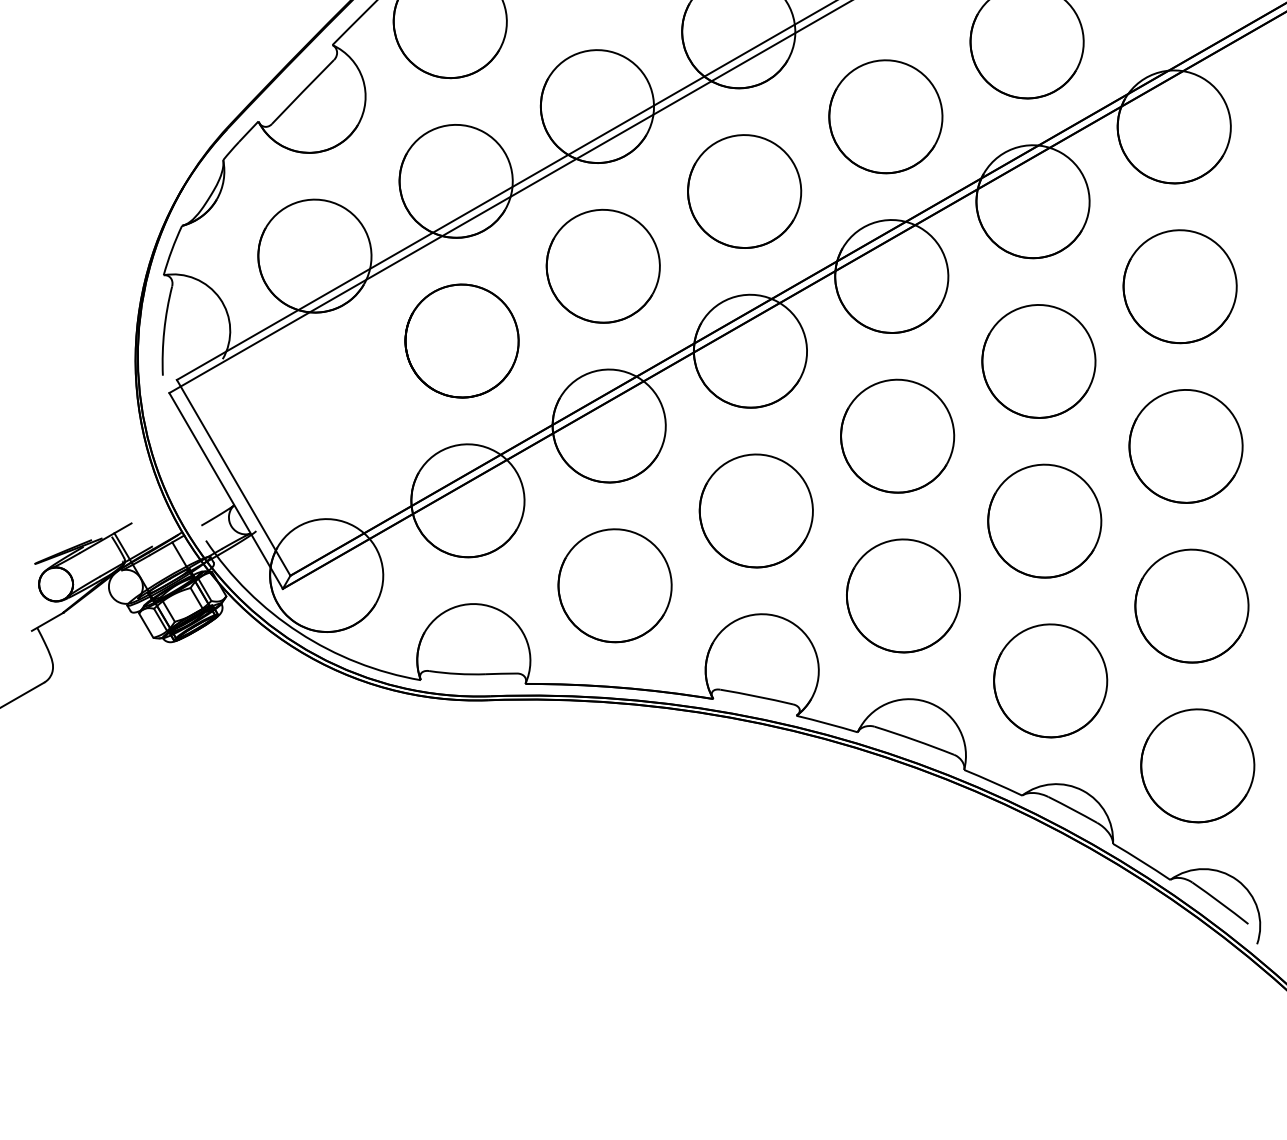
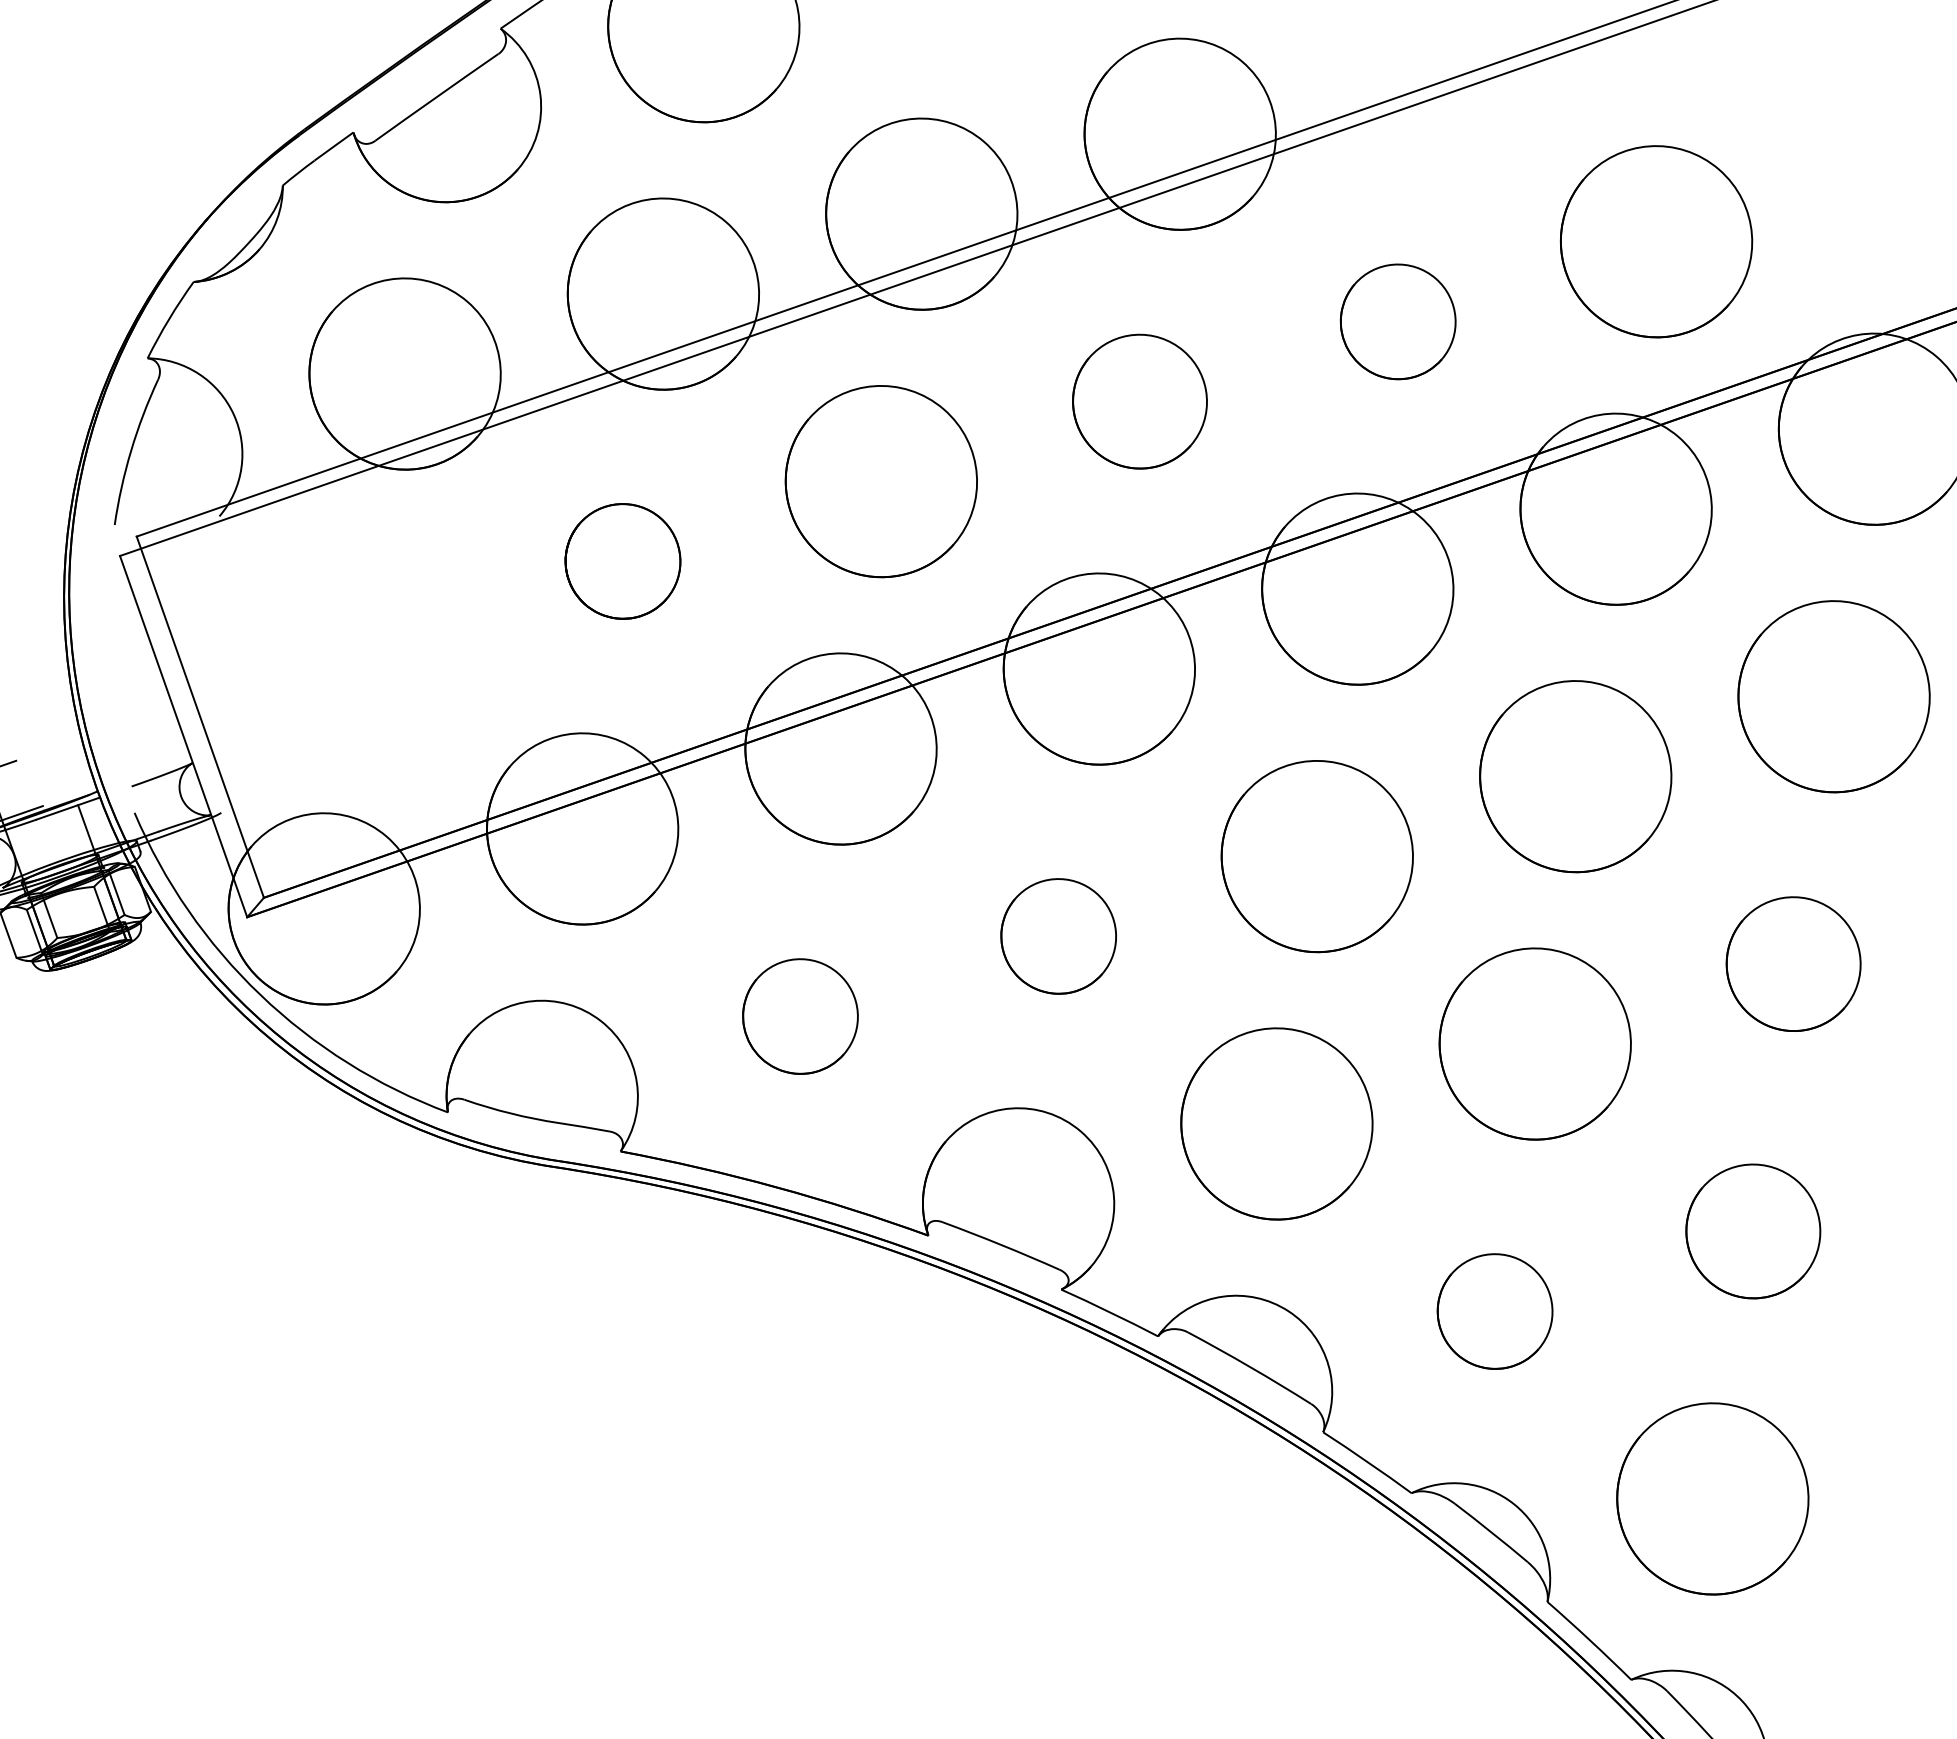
part: (885, 116) -> (1397, 321), size x0.6
part: (744, 191) -> (1139, 401), size x0.7
part: (461, 340) -> (622, 560), size x0.6
part: (1185, 446) -> (1792, 964), size x0.7
part: (755, 510) -> (1057, 935), size x0.6
part: (614, 585) -> (799, 1015), size x0.6
part: (1191, 605) -> (1752, 1230), size x0.7
part: (1050, 680) -> (1494, 1310), size x0.6

